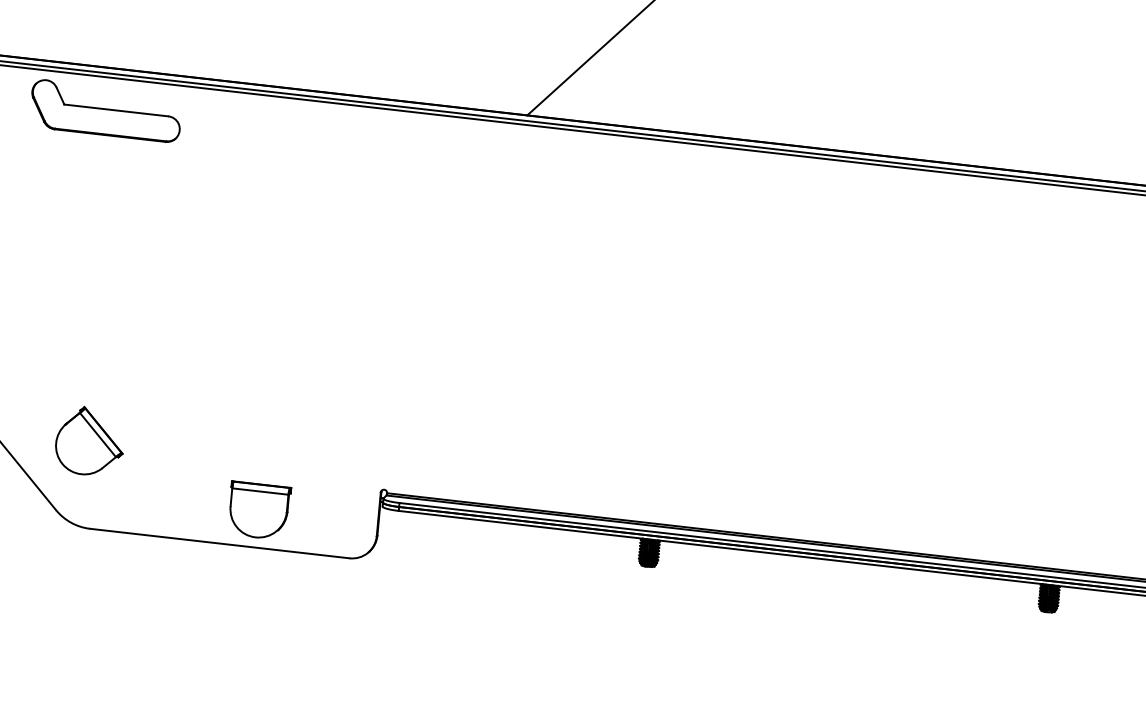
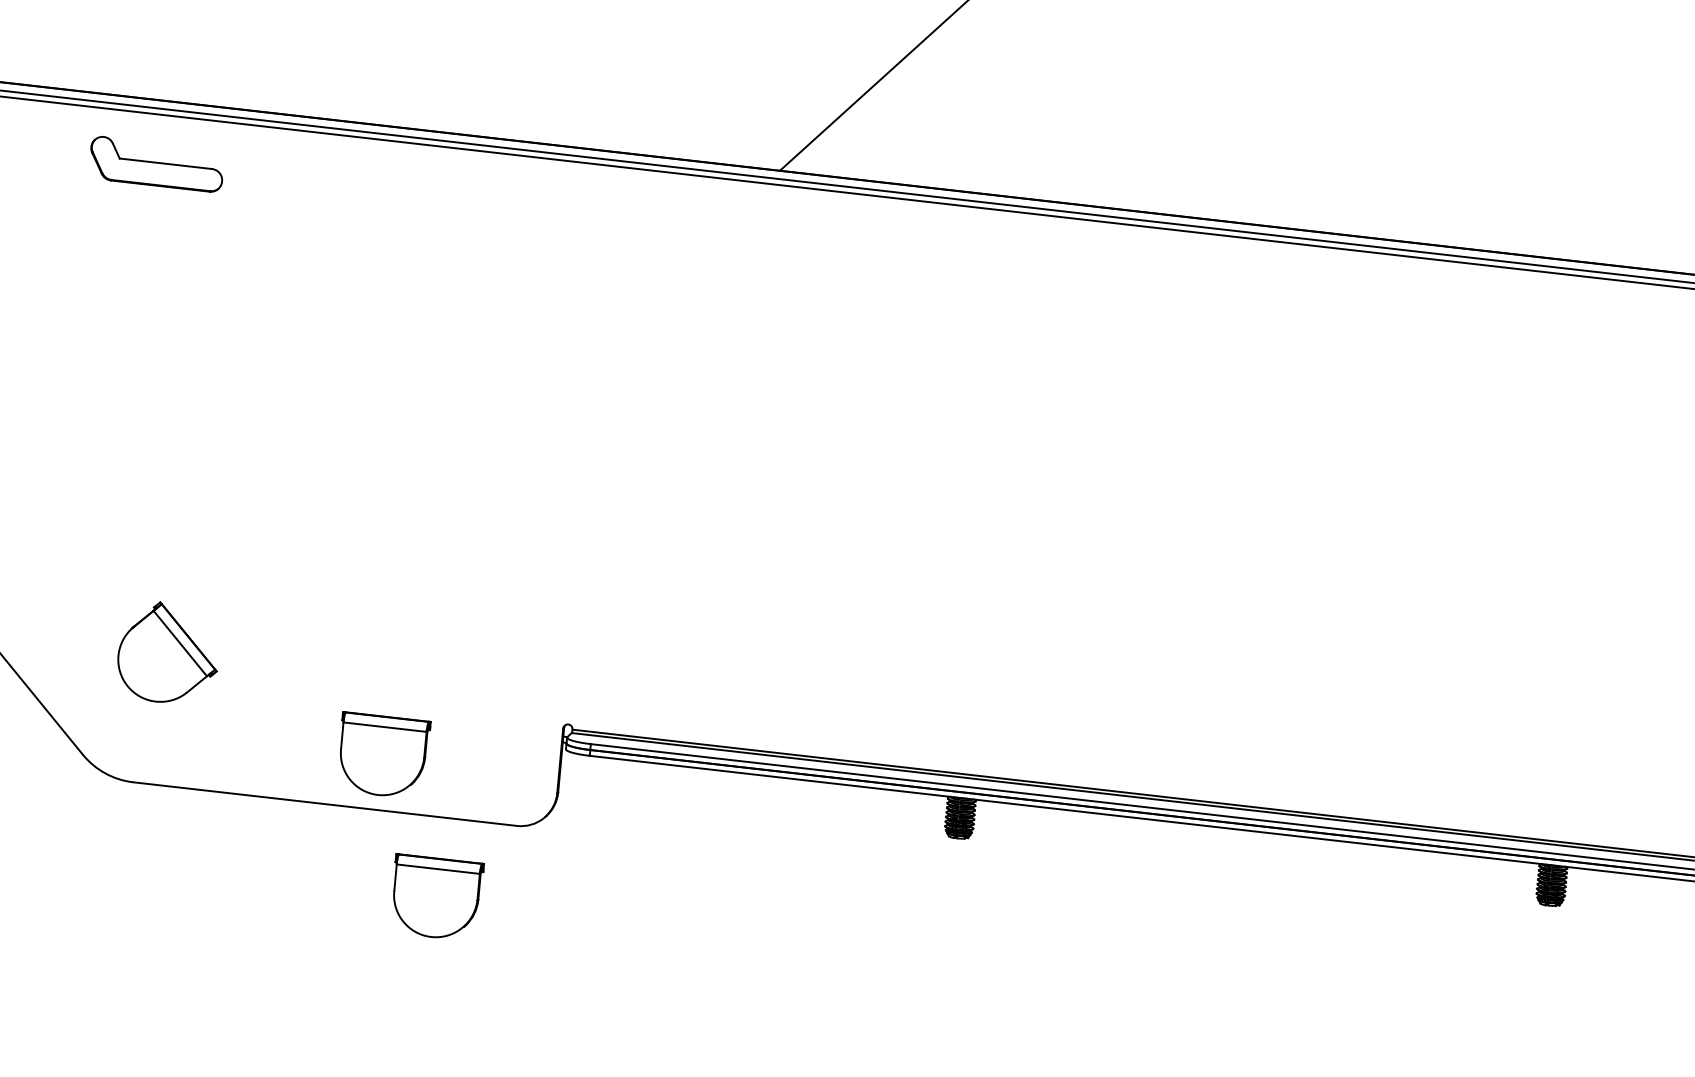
part: (105, 110) -> (155, 163), size x0.6
part: (89, 440) -> (167, 651), moved
part: (296, 605) -> (438, 895), added

